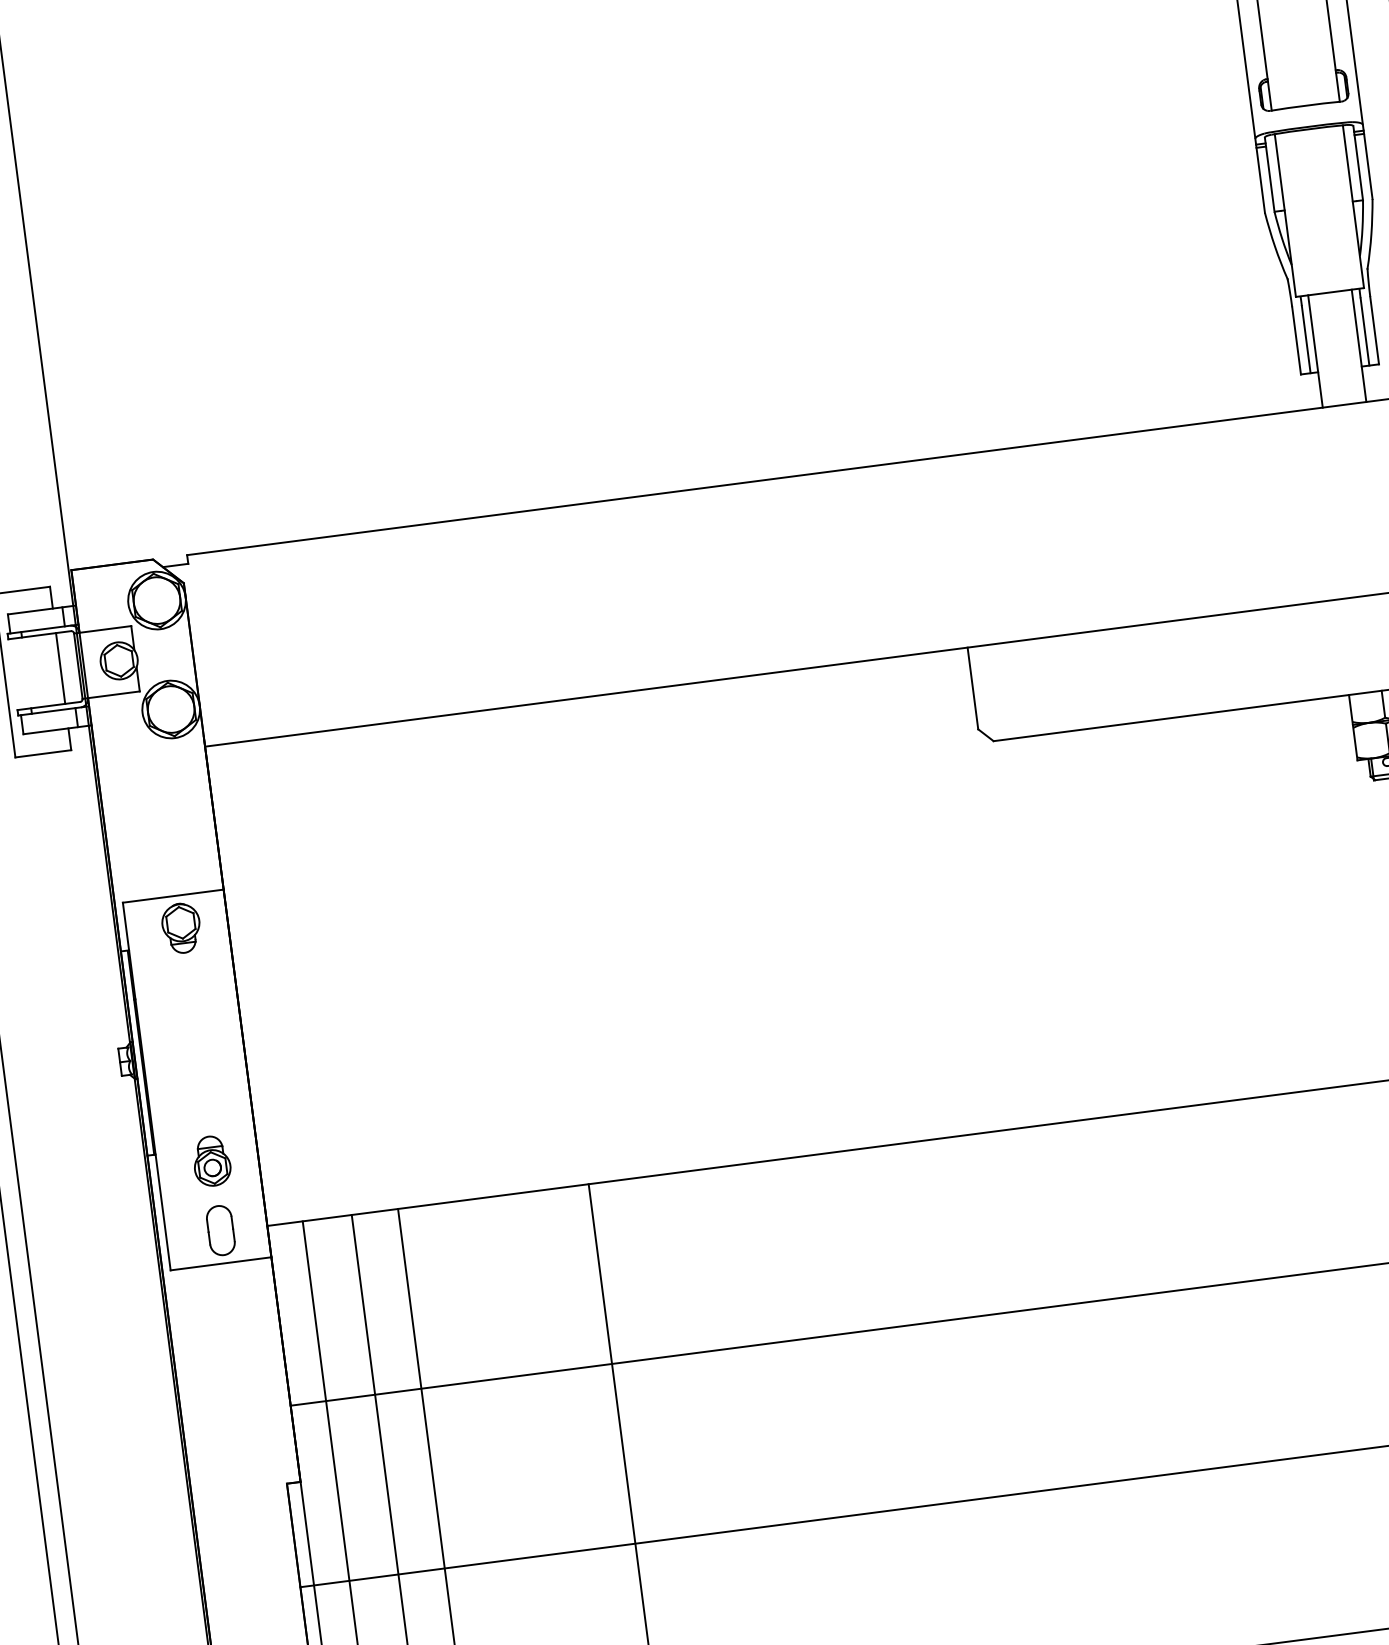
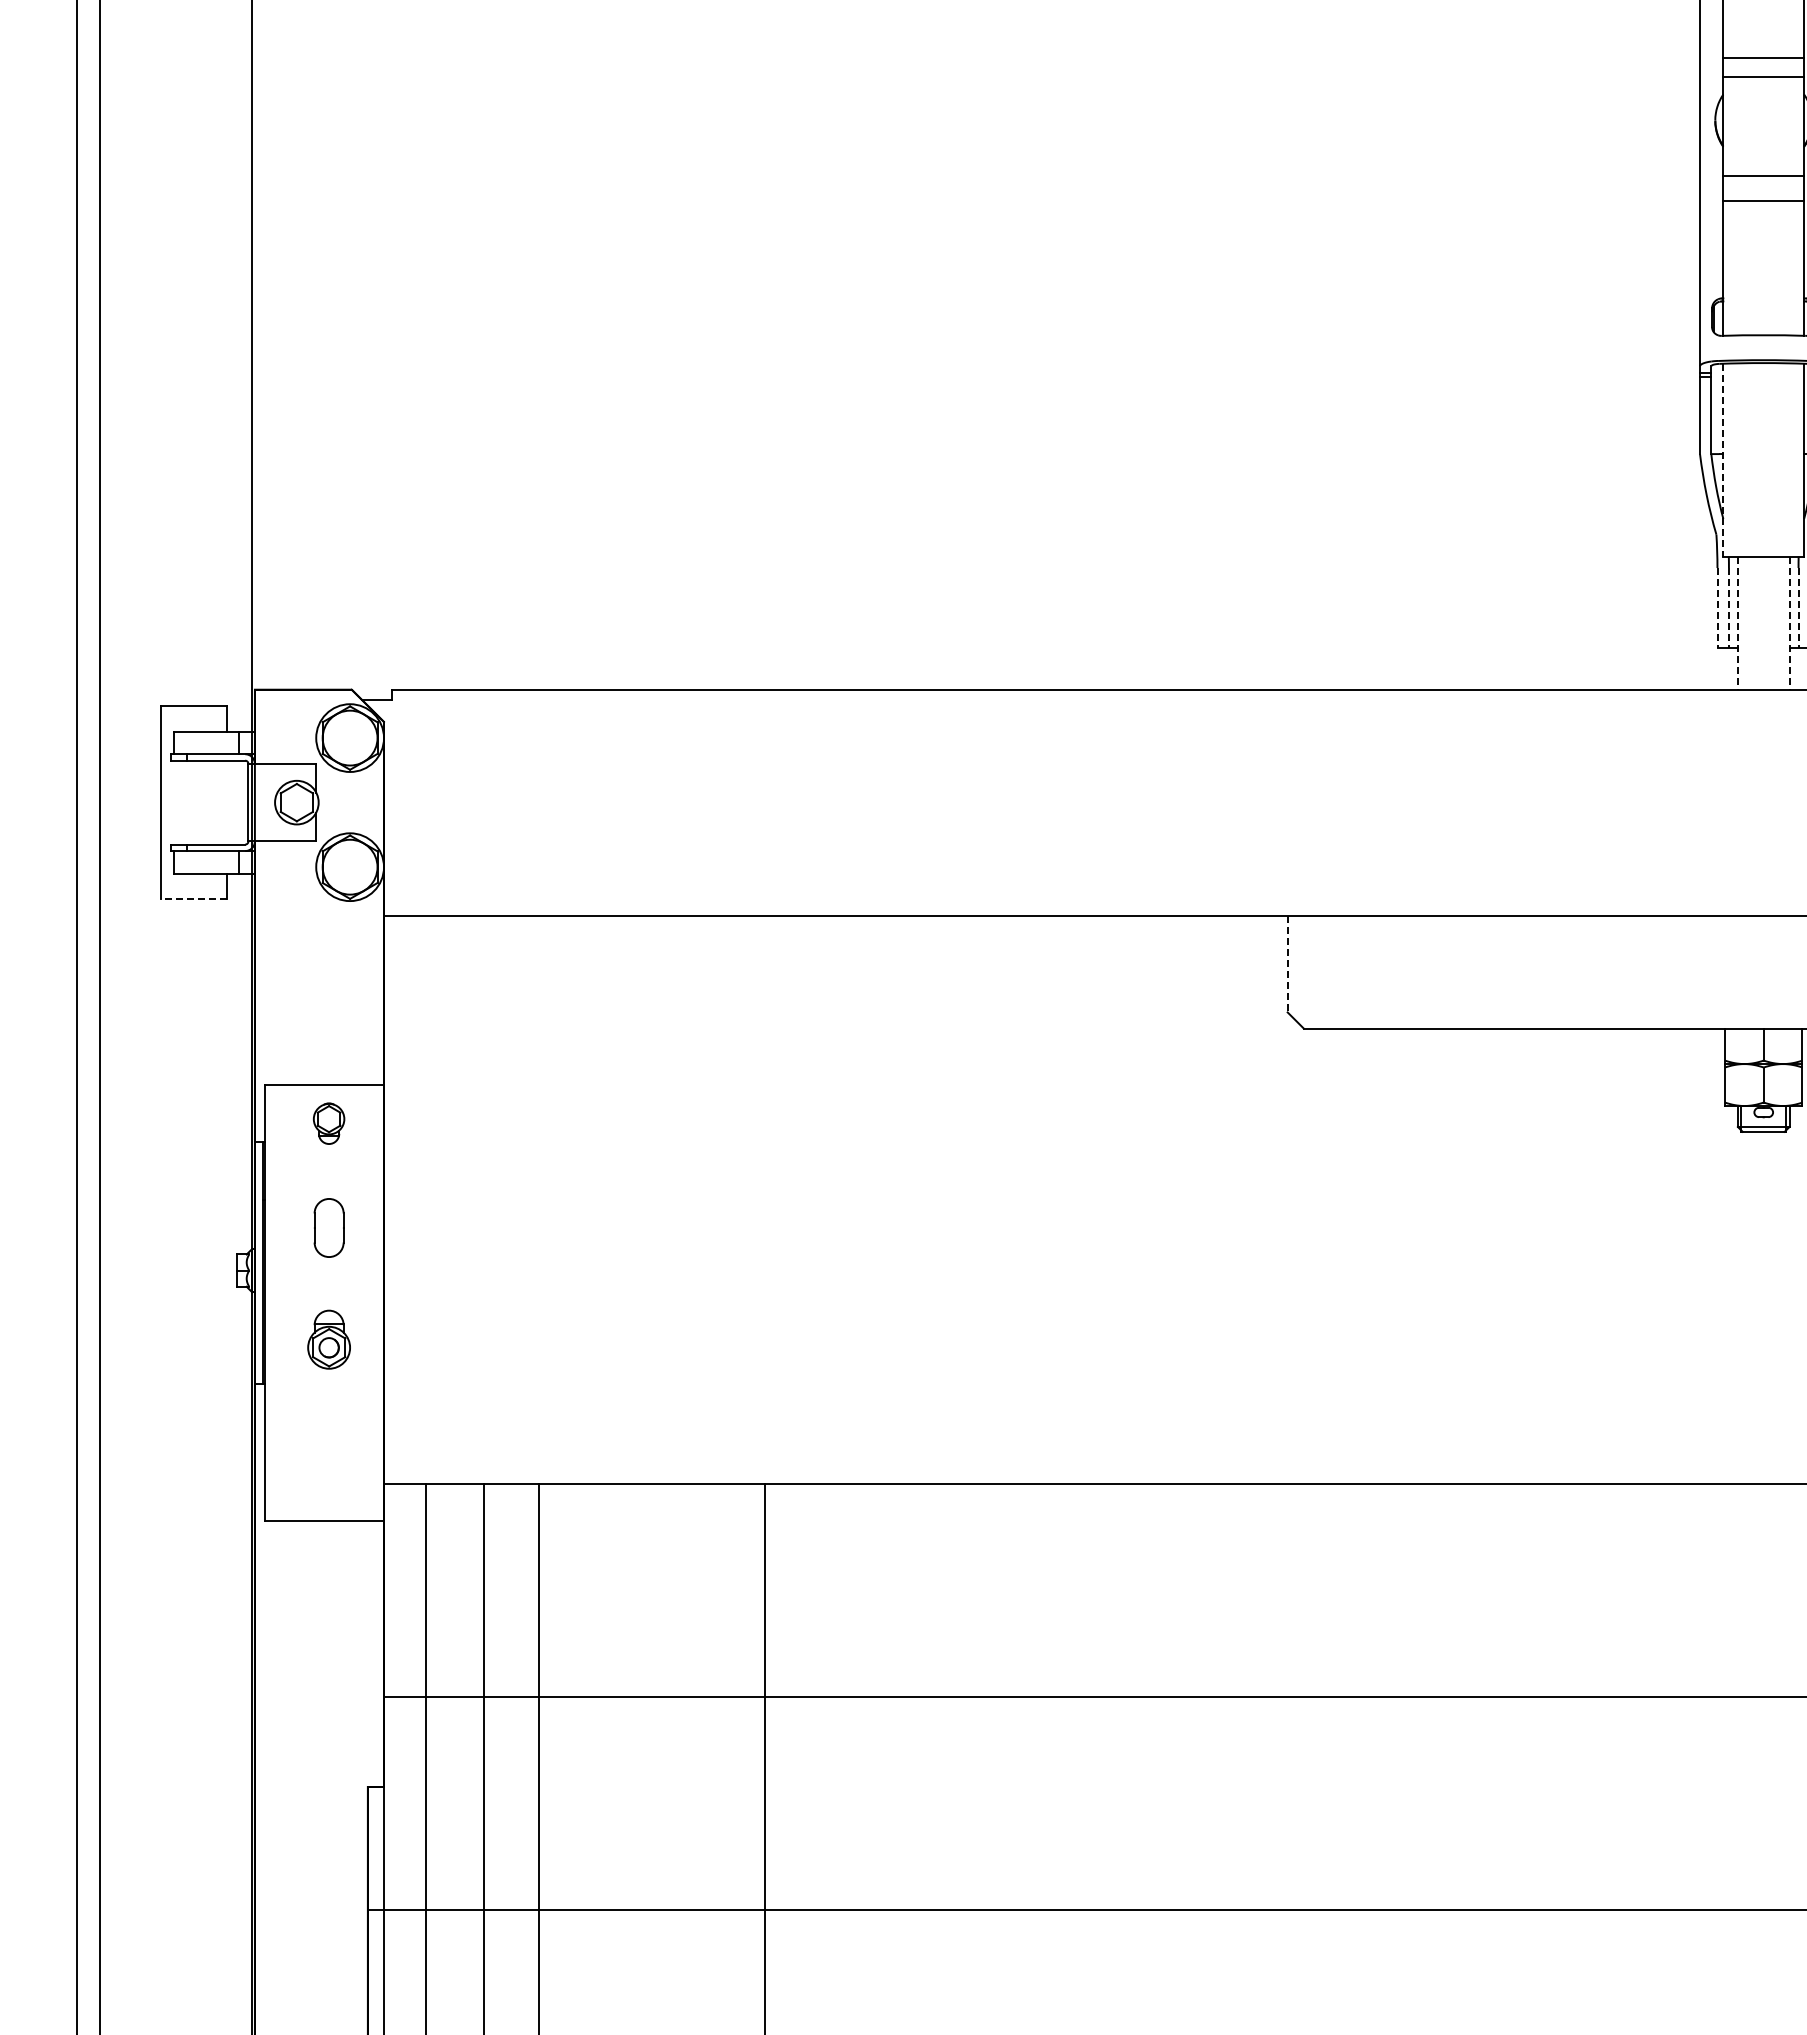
line: (1285, 215) -> (1723, 460), solid -> dashed
line: (1364, 331) -> (1798, 607), solid -> dashed
line: (1305, 339) -> (1728, 607), solid -> dashed
line: (1296, 340) -> (1717, 607), solid -> dashed
line: (1359, 346) -> (1789, 623), solid -> dashed
line: (1315, 351) -> (1737, 623), solid -> dashed
line: (60, 668) -> (227, 802), removed
line: (972, 688) -> (1287, 964), solid -> dashed
line: (42, 753) -> (193, 899), solid -> dashed
part: (181, 928) -> (328, 1123), size x0.7
part: (211, 1161) -> (328, 1339), moved
part: (220, 1230) -> (328, 1227), moved

